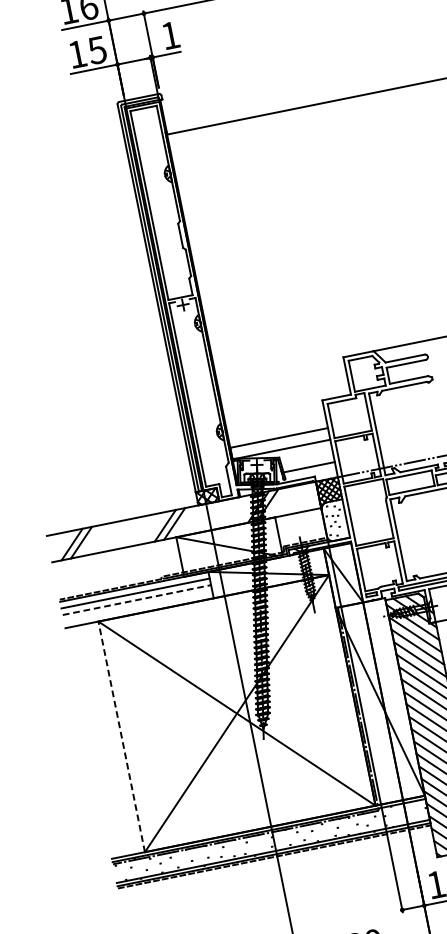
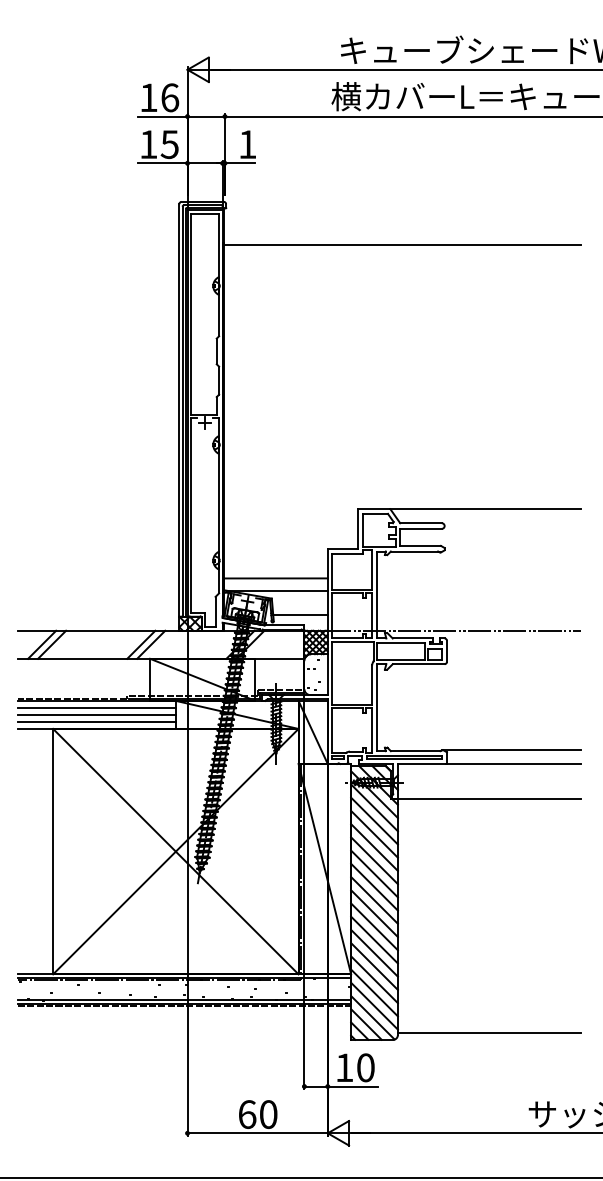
line: (136, 599) -> (96, 714), dashed -> solid
line: (137, 606) -> (96, 721), added
line: (121, 736) -> (53, 851), dashed -> solid

